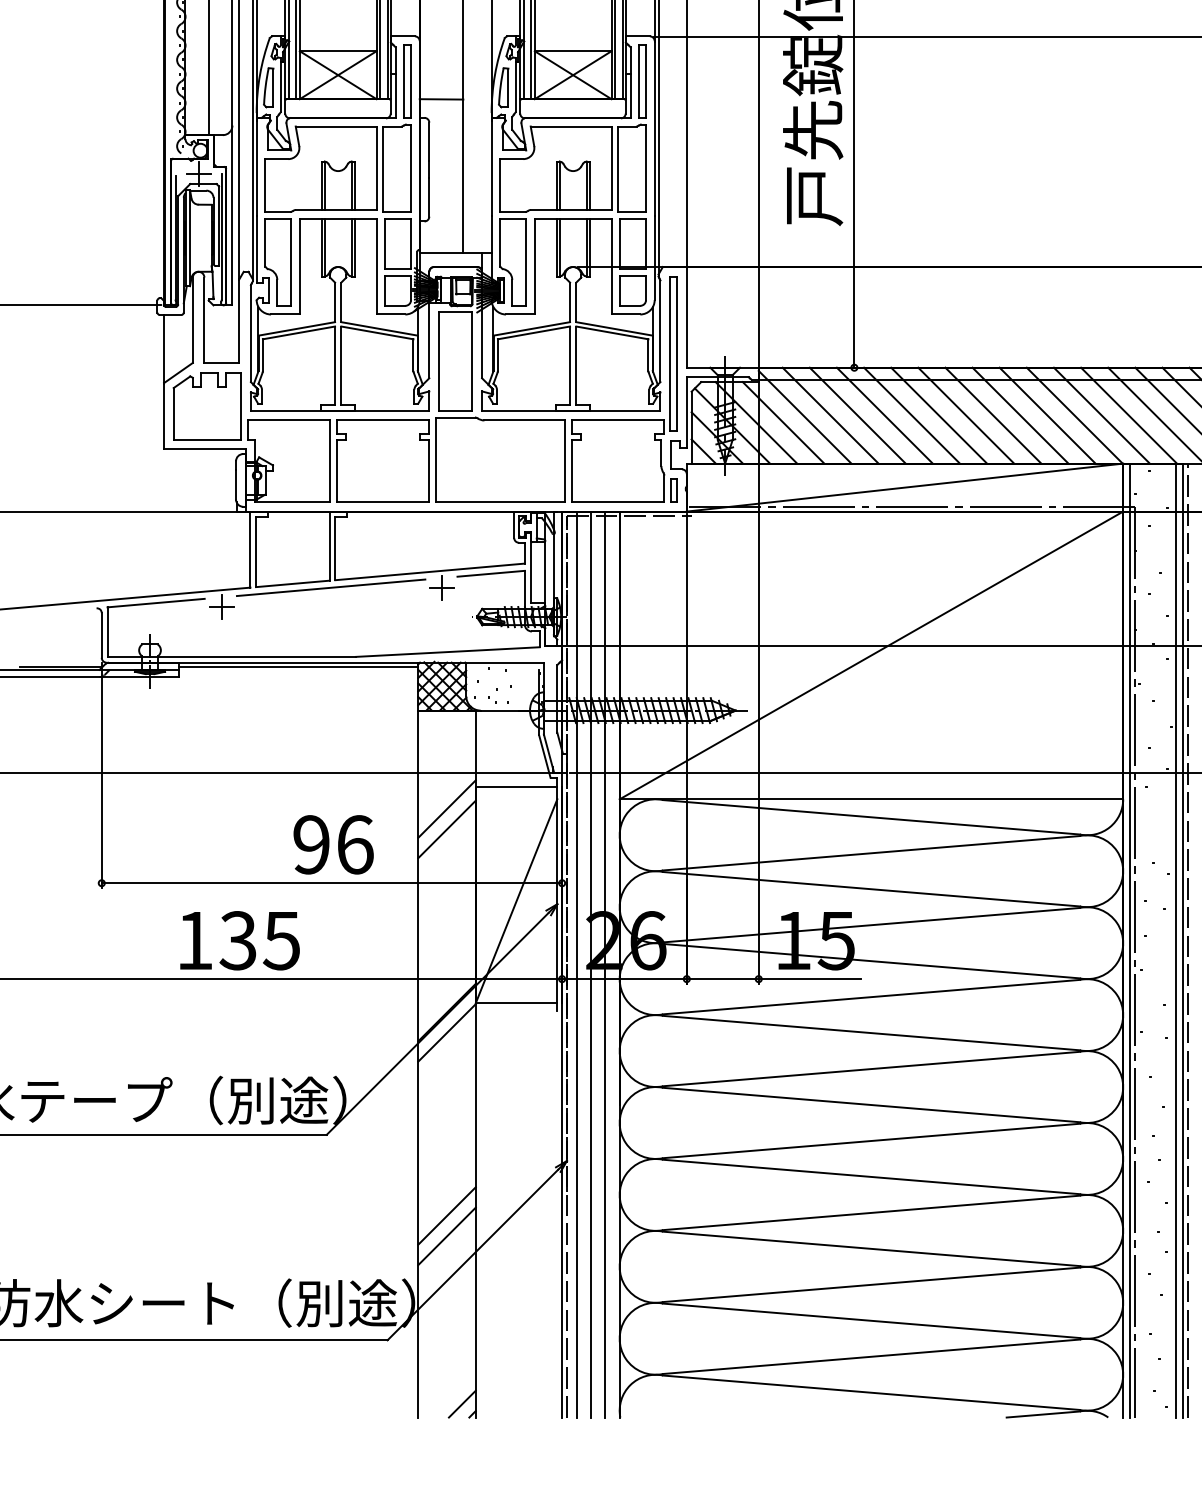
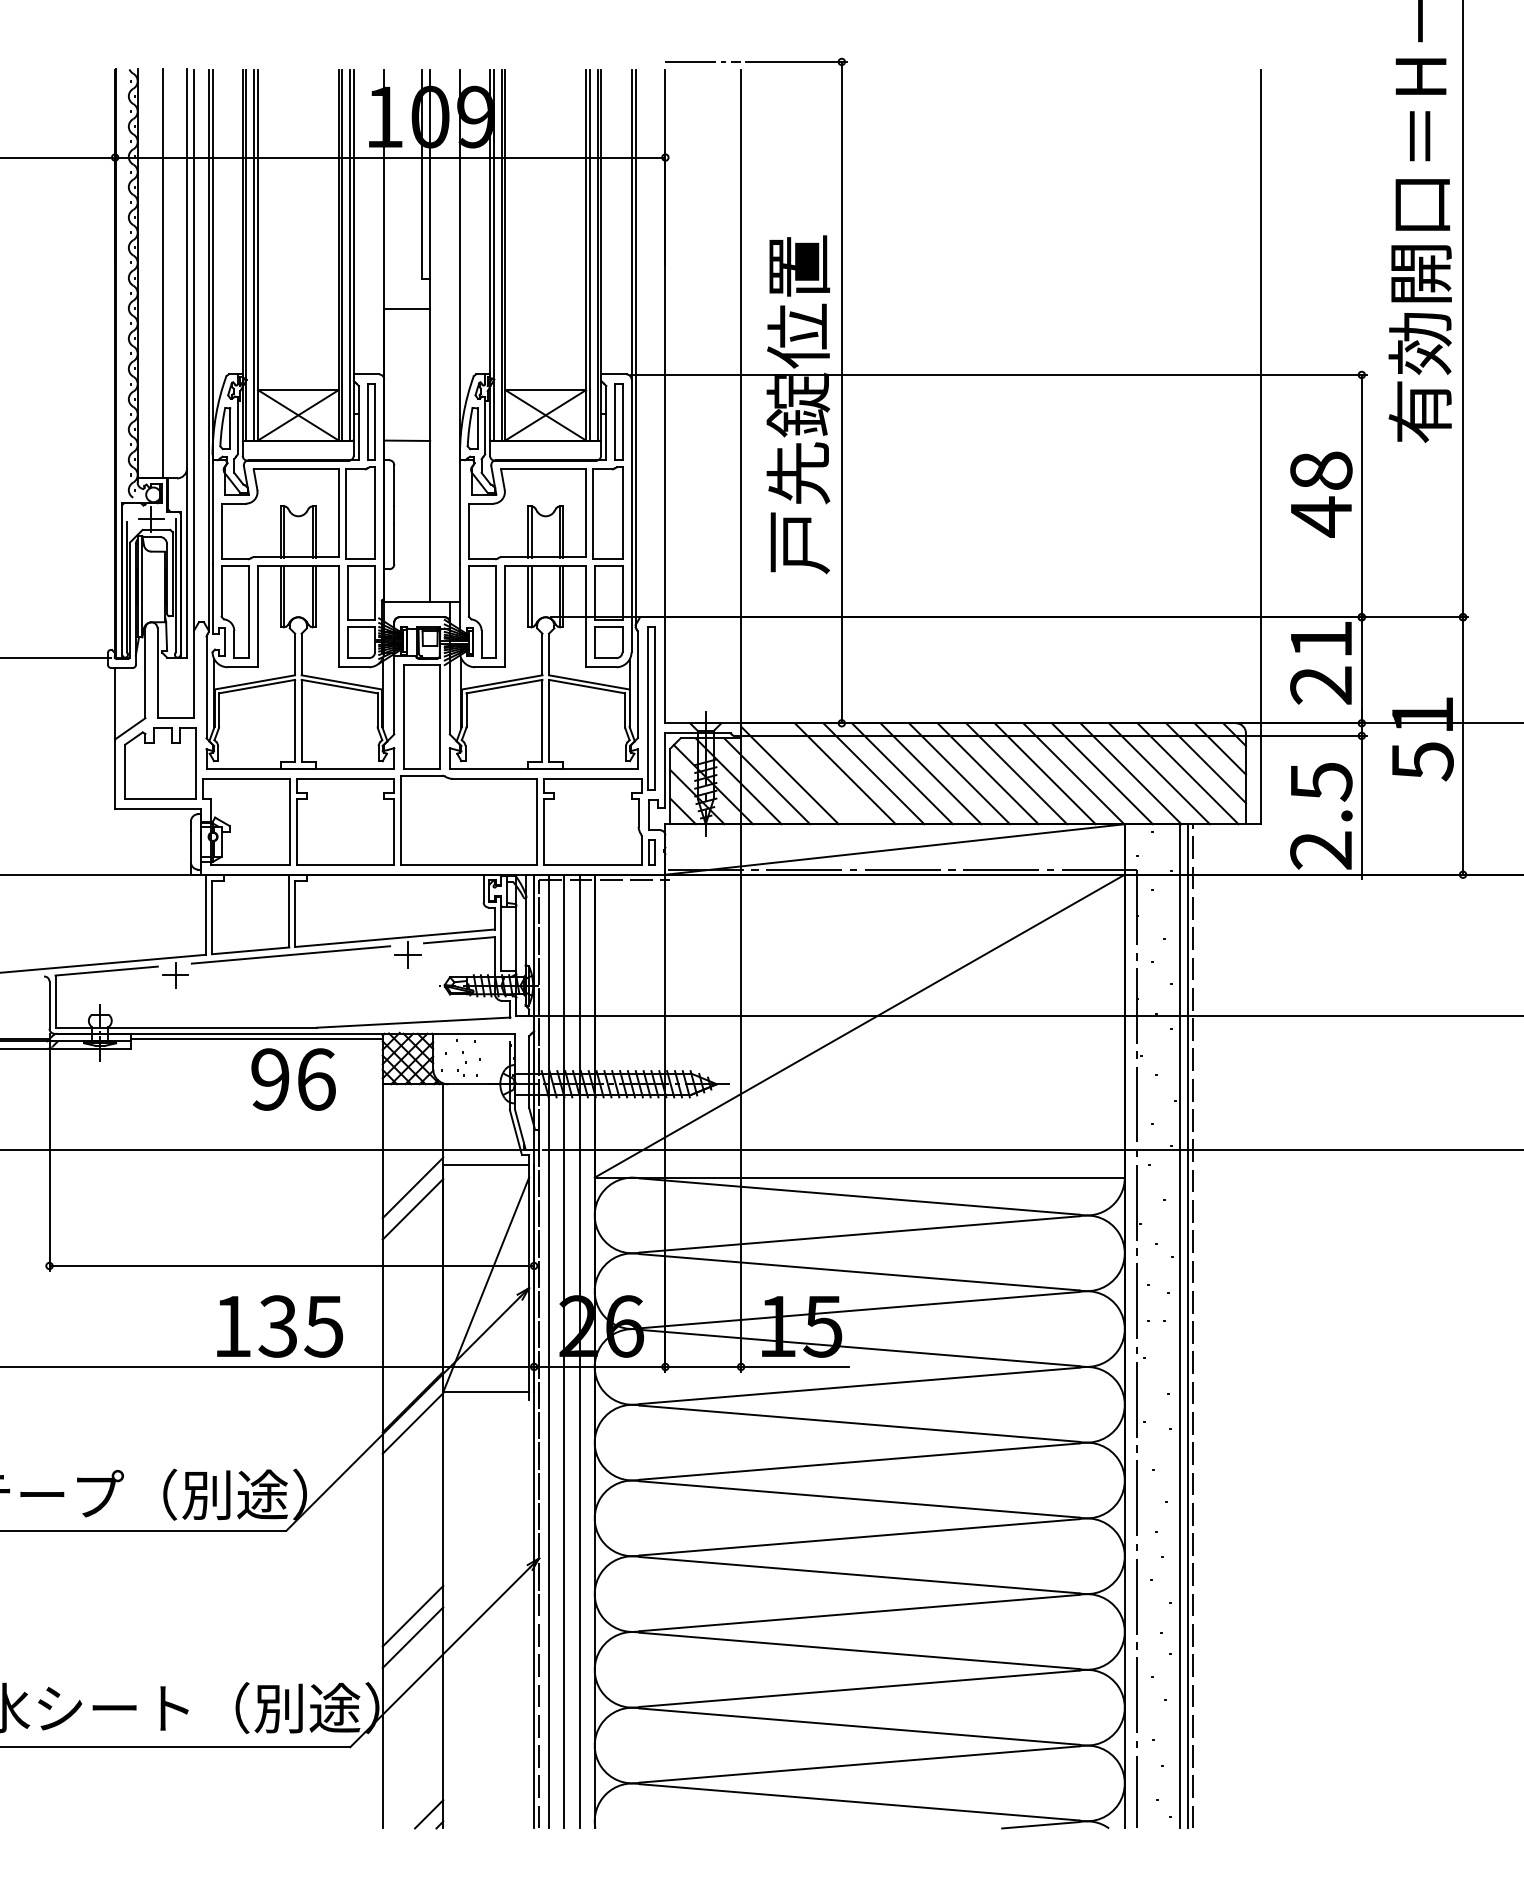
line: (830, 415) -> (816, 773), removed
text: (333, 844) -> (293, 1079), moved
text: (239, 940) -> (279, 1326), moved
line: (1130, 940) -> (1132, 1326), removed

